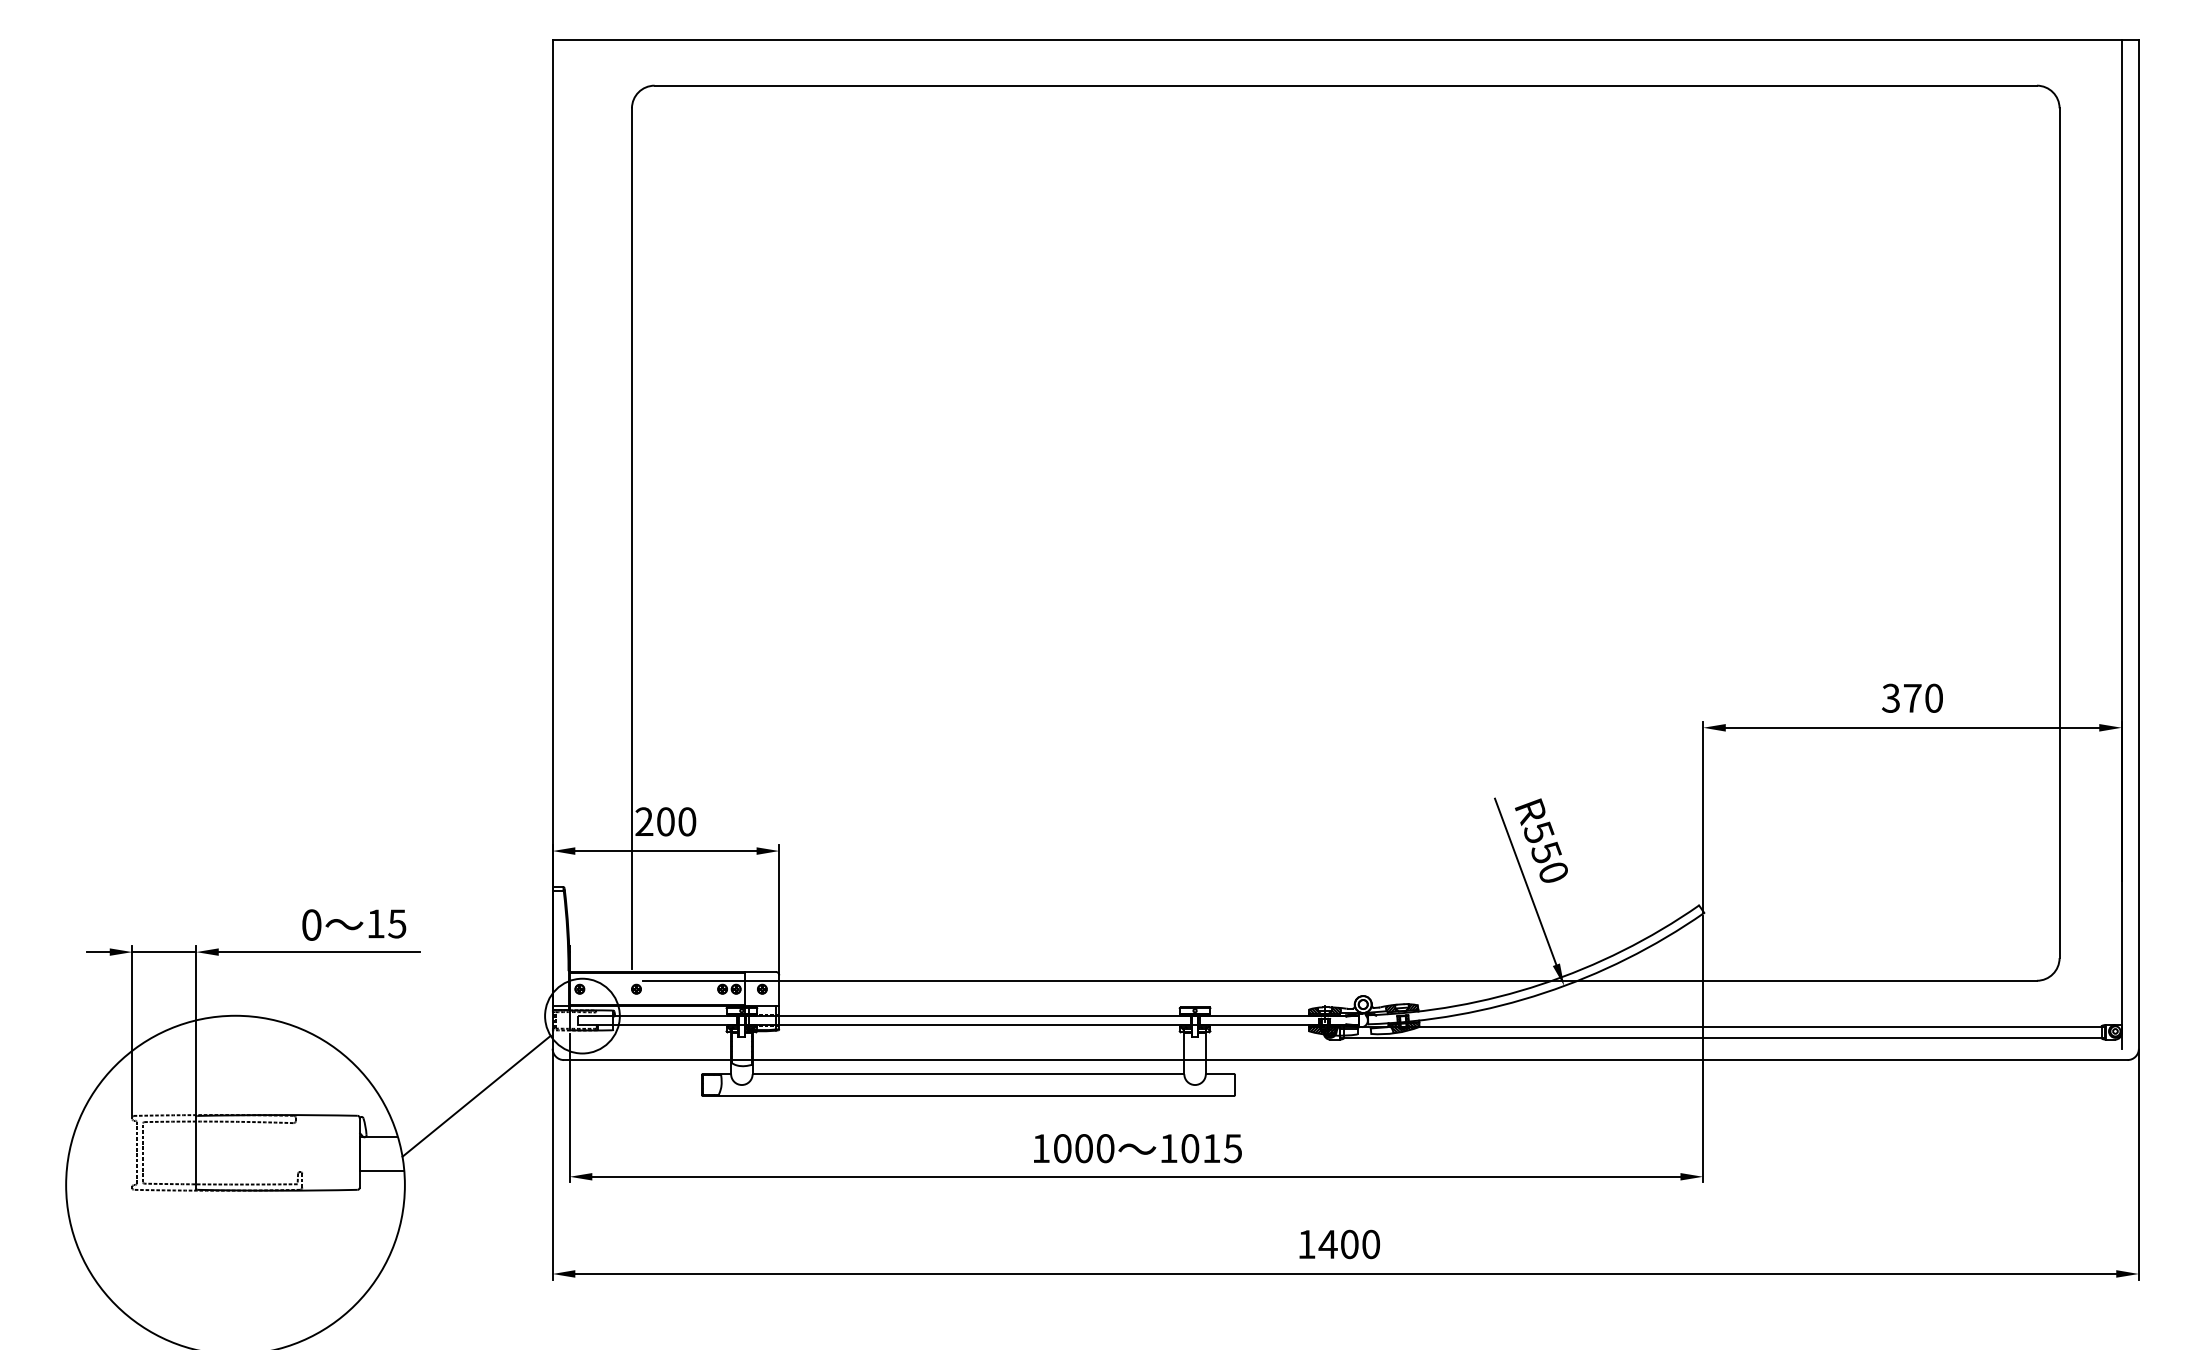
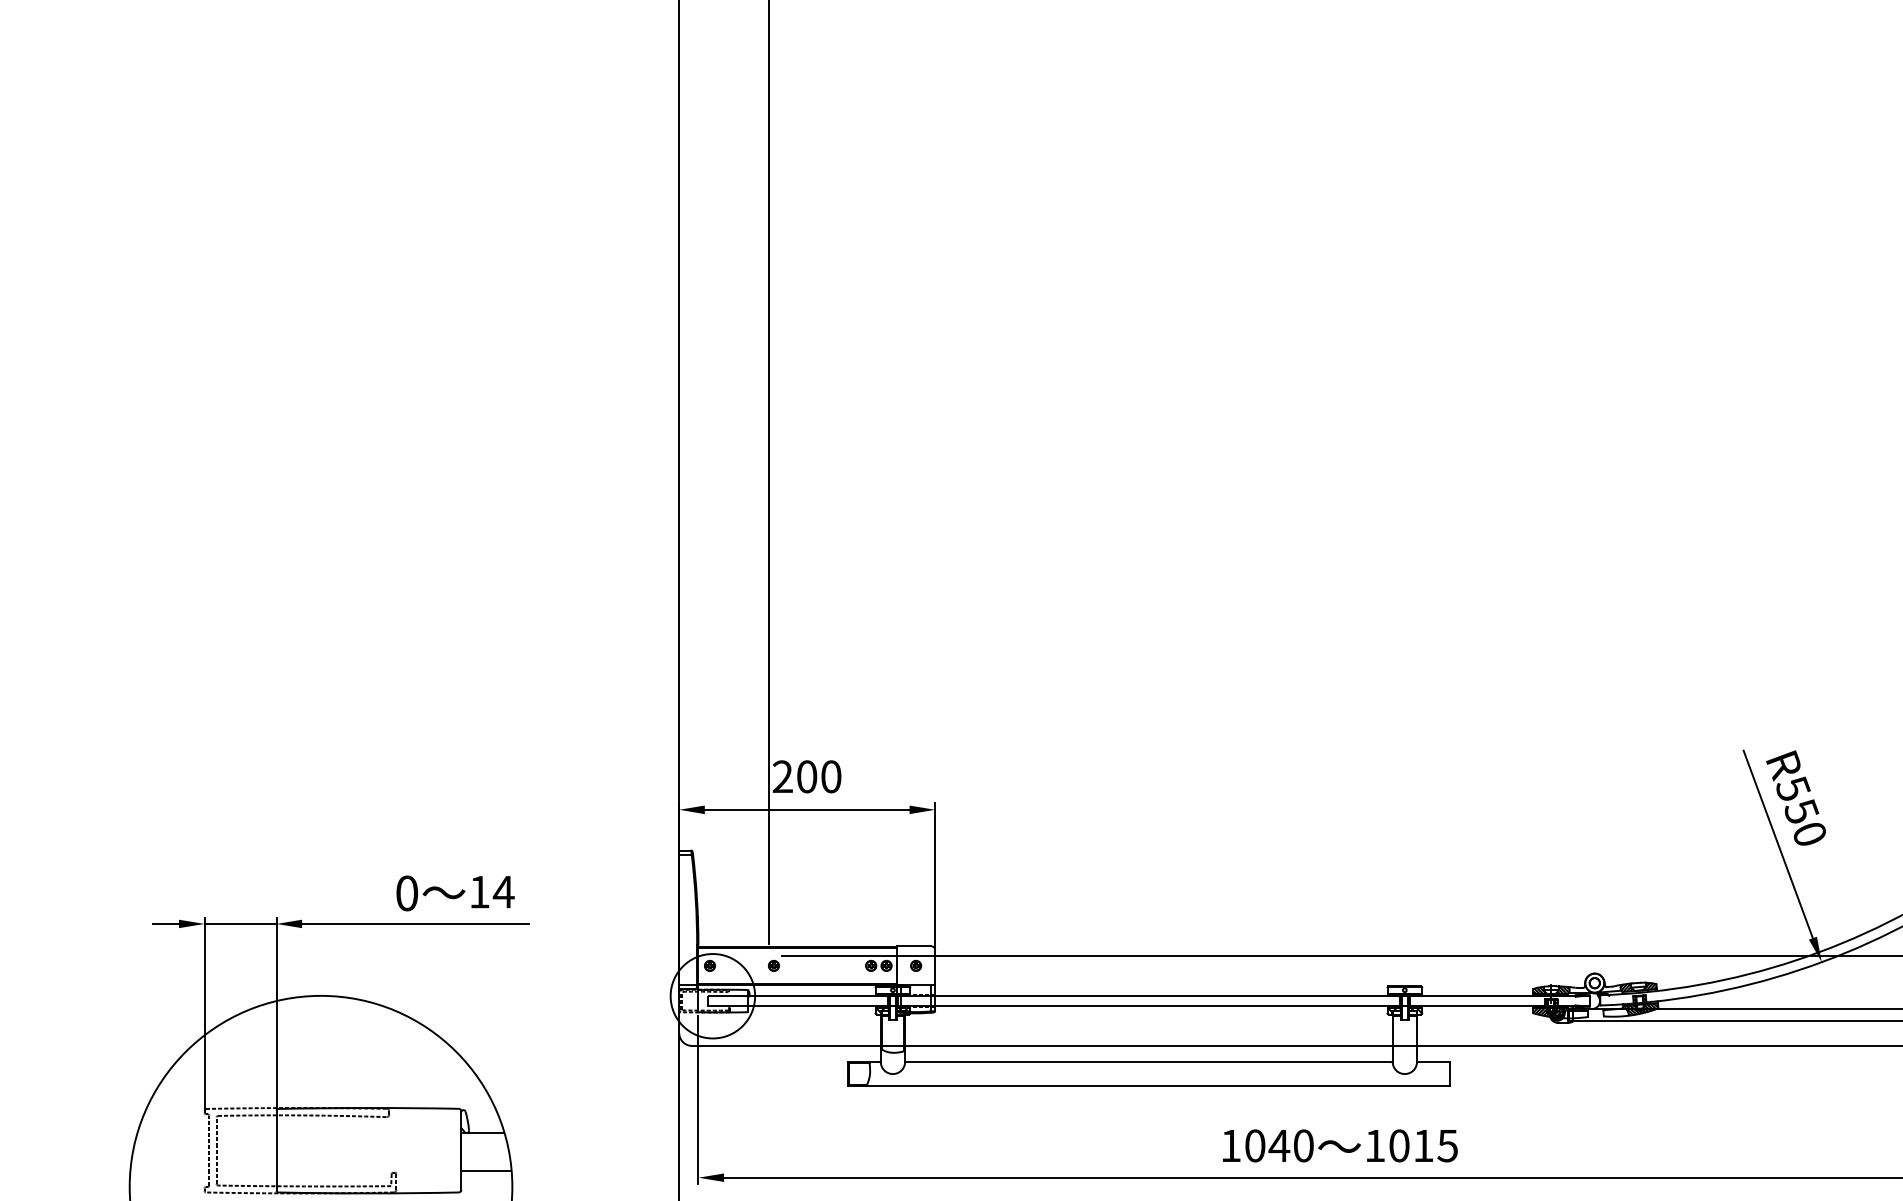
text: (396, 923) -> (502, 891), 15 -> 14
line: (476, 1095) -> (593, 1085), removed
text: (1083, 1148) -> (1278, 1145), 1000 -> 1040

